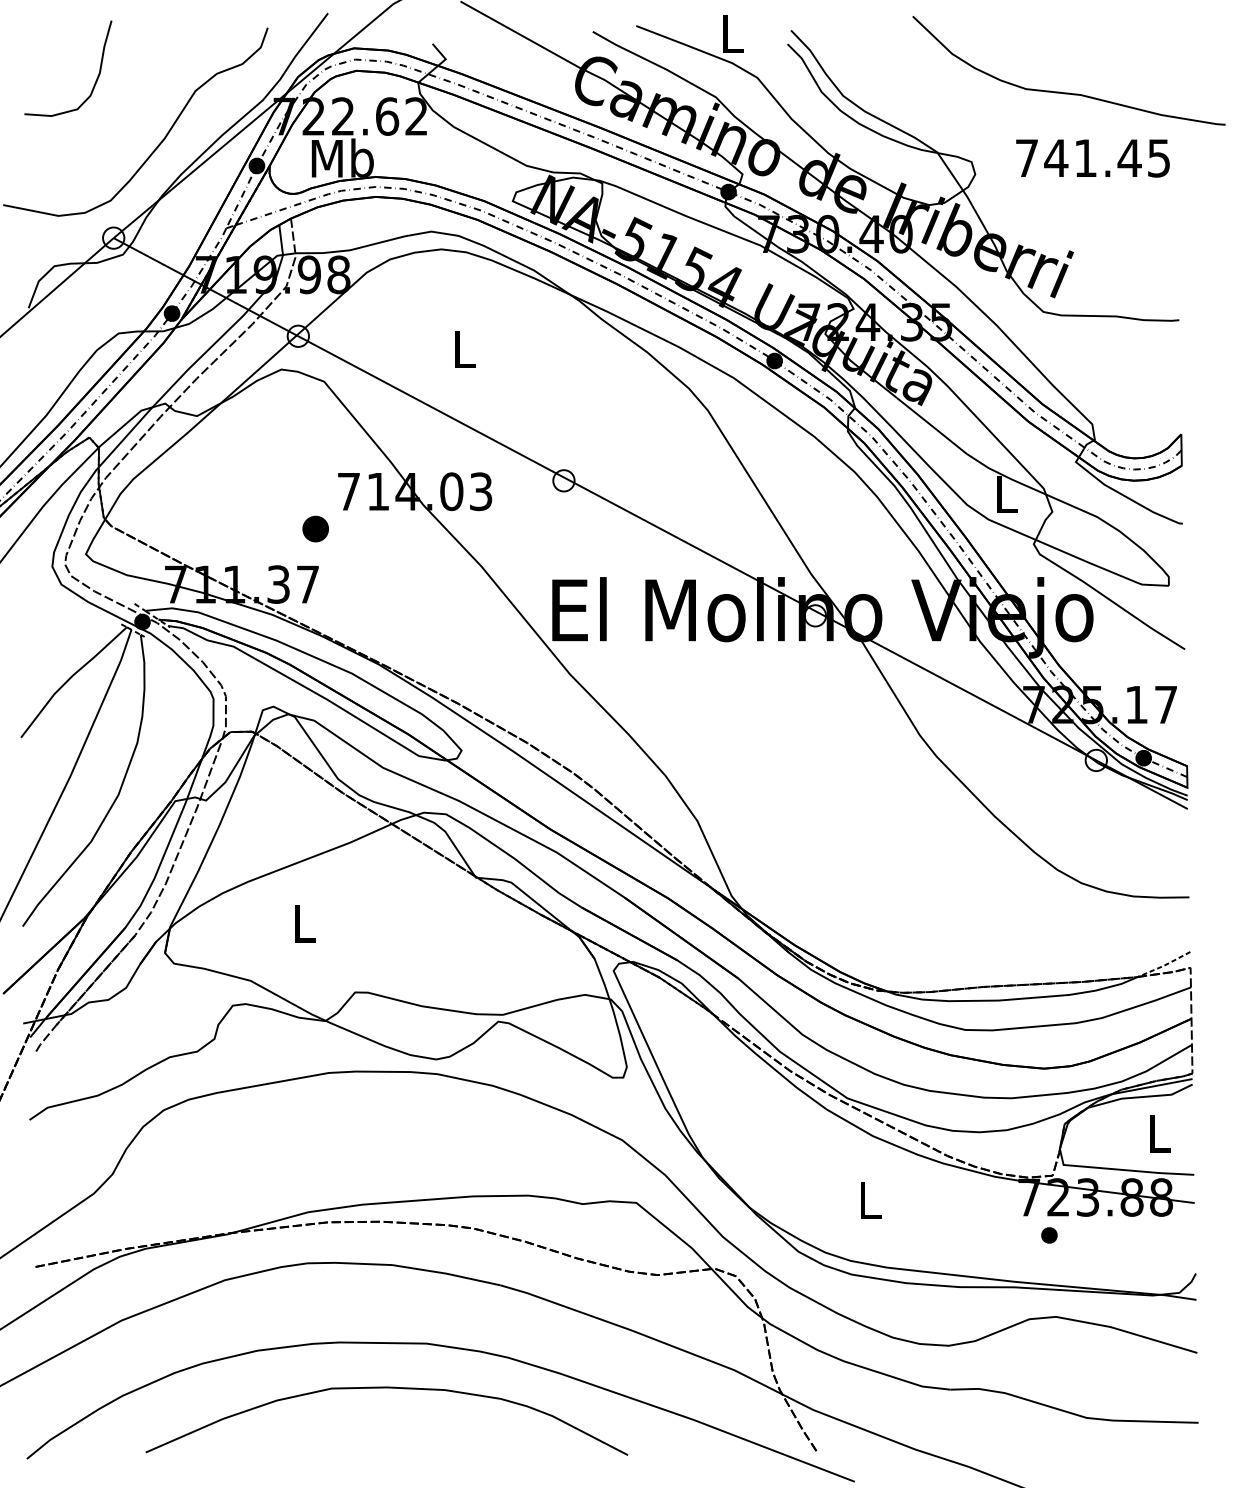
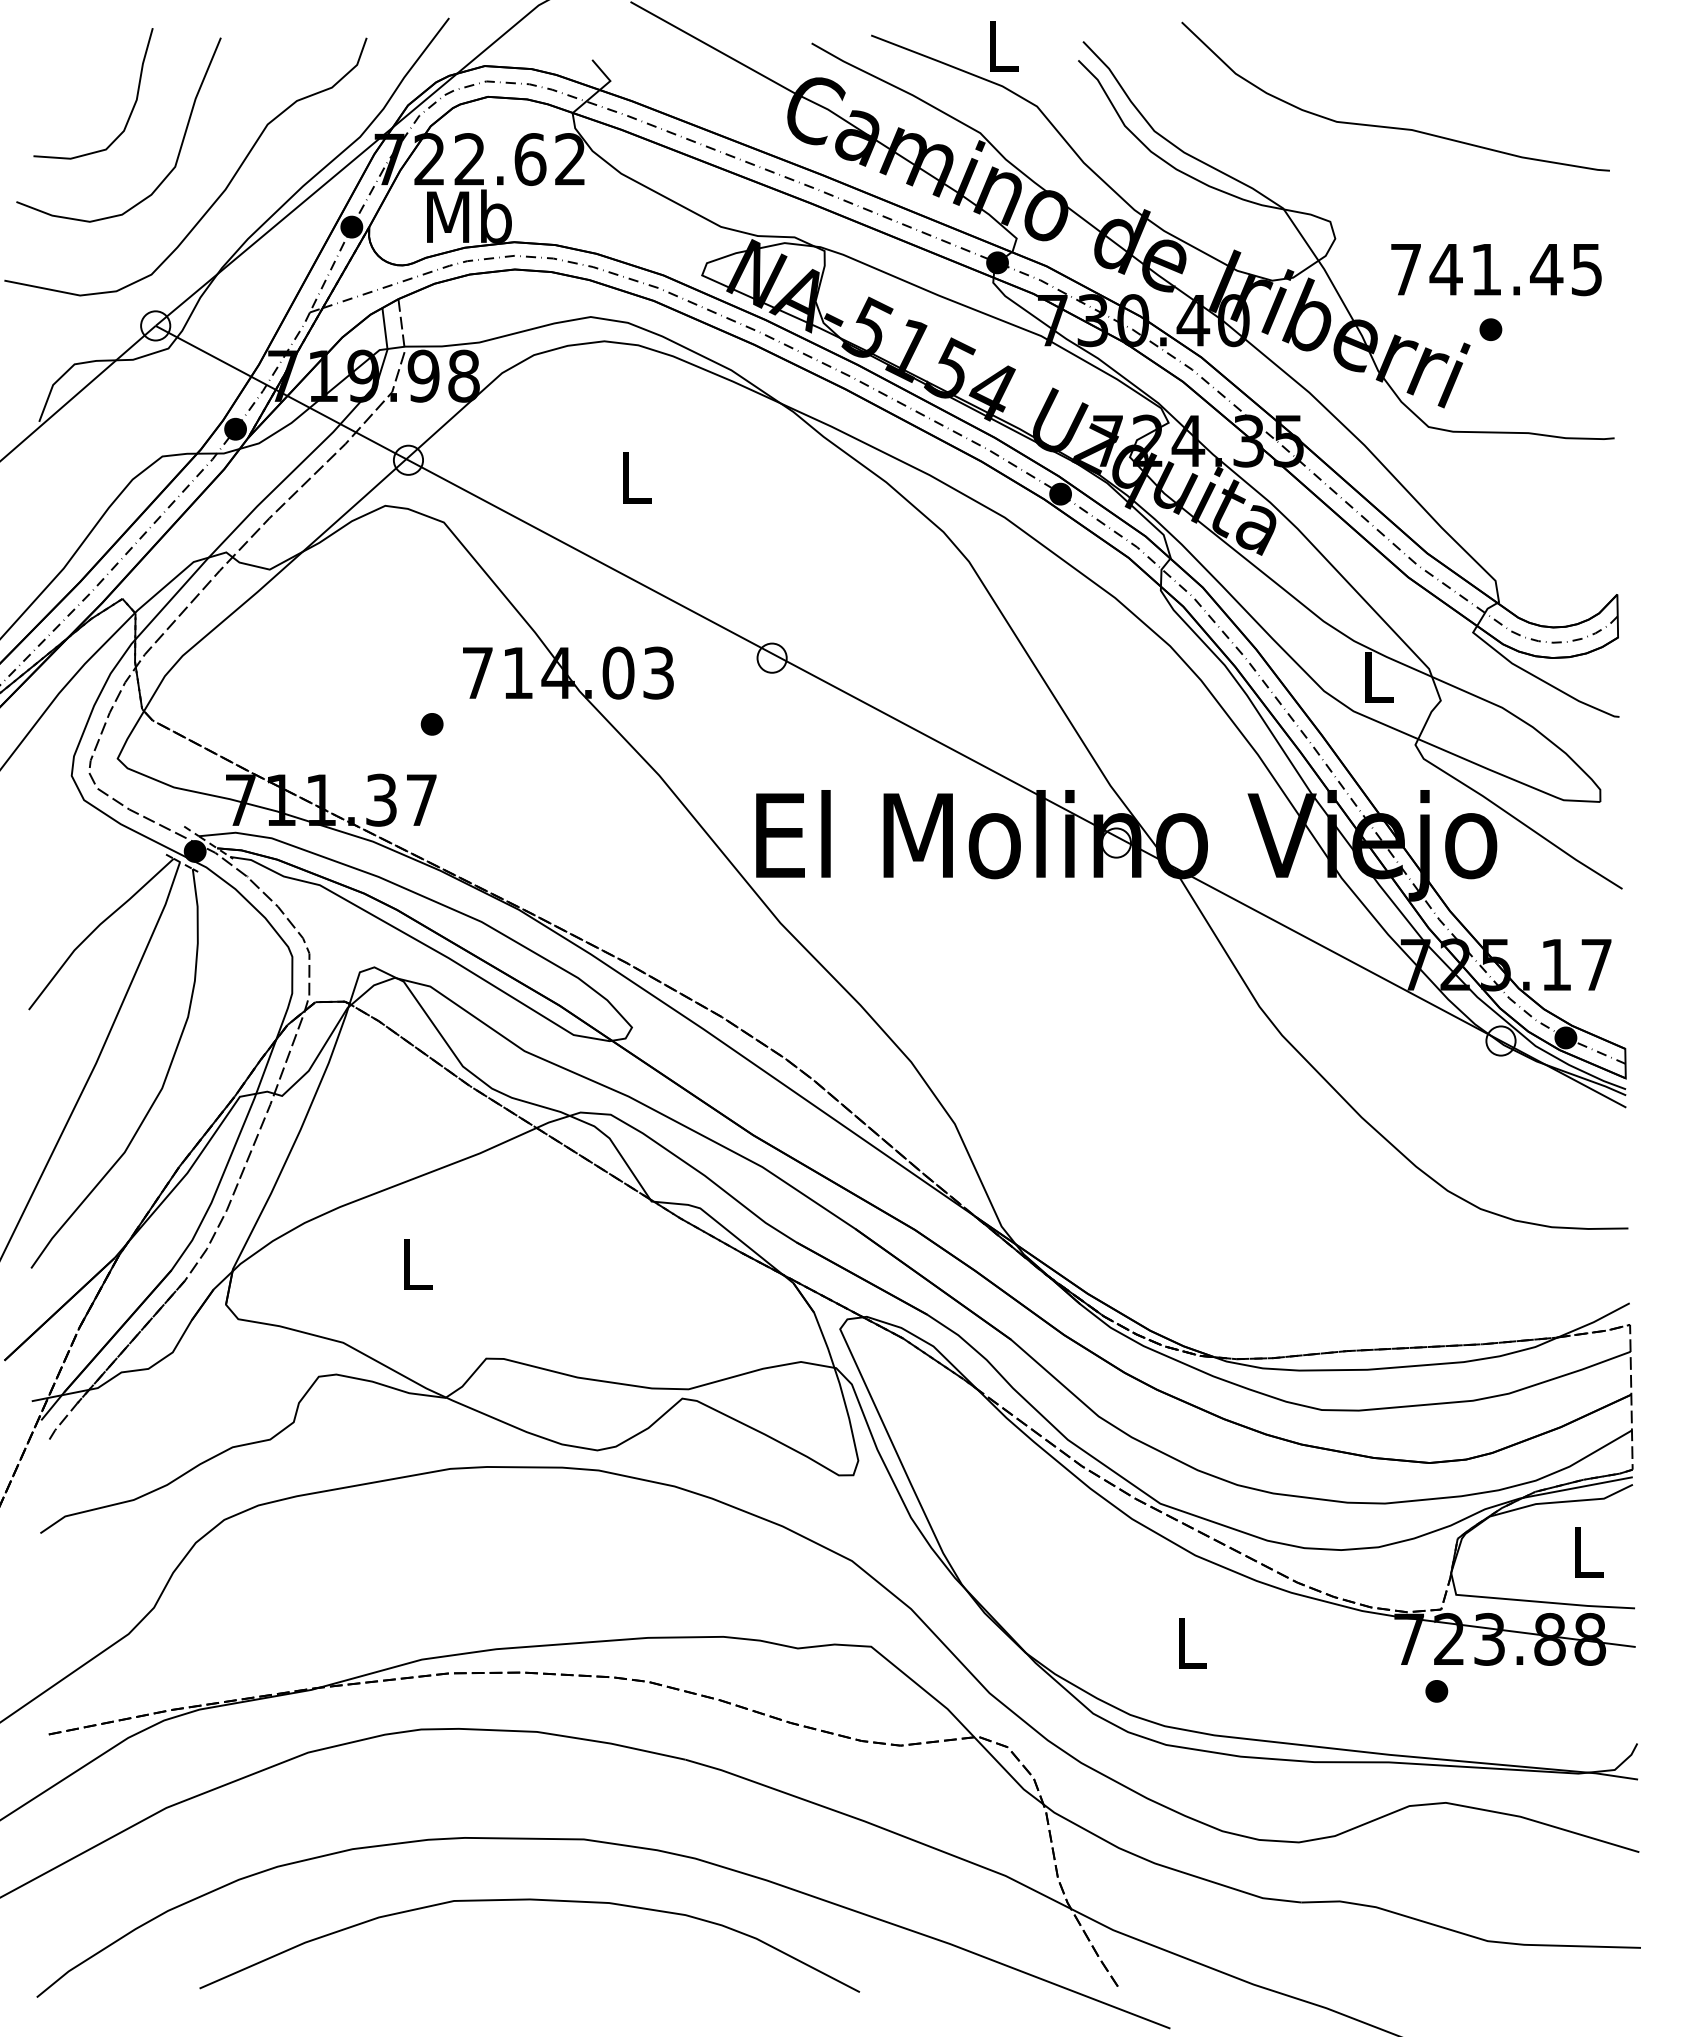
curve: (1066, 92) -> (1391, 126), moved
curve: (131, 108) -> (179, 148), added
text: (1093, 158) -> (1496, 270), moved
part: (1088, 240) -> (1490, 329), added
part: (315, 529) -> (431, 724), size x0.62
line: (1163, 966) -> (1593, 1322), dashed -> solid

